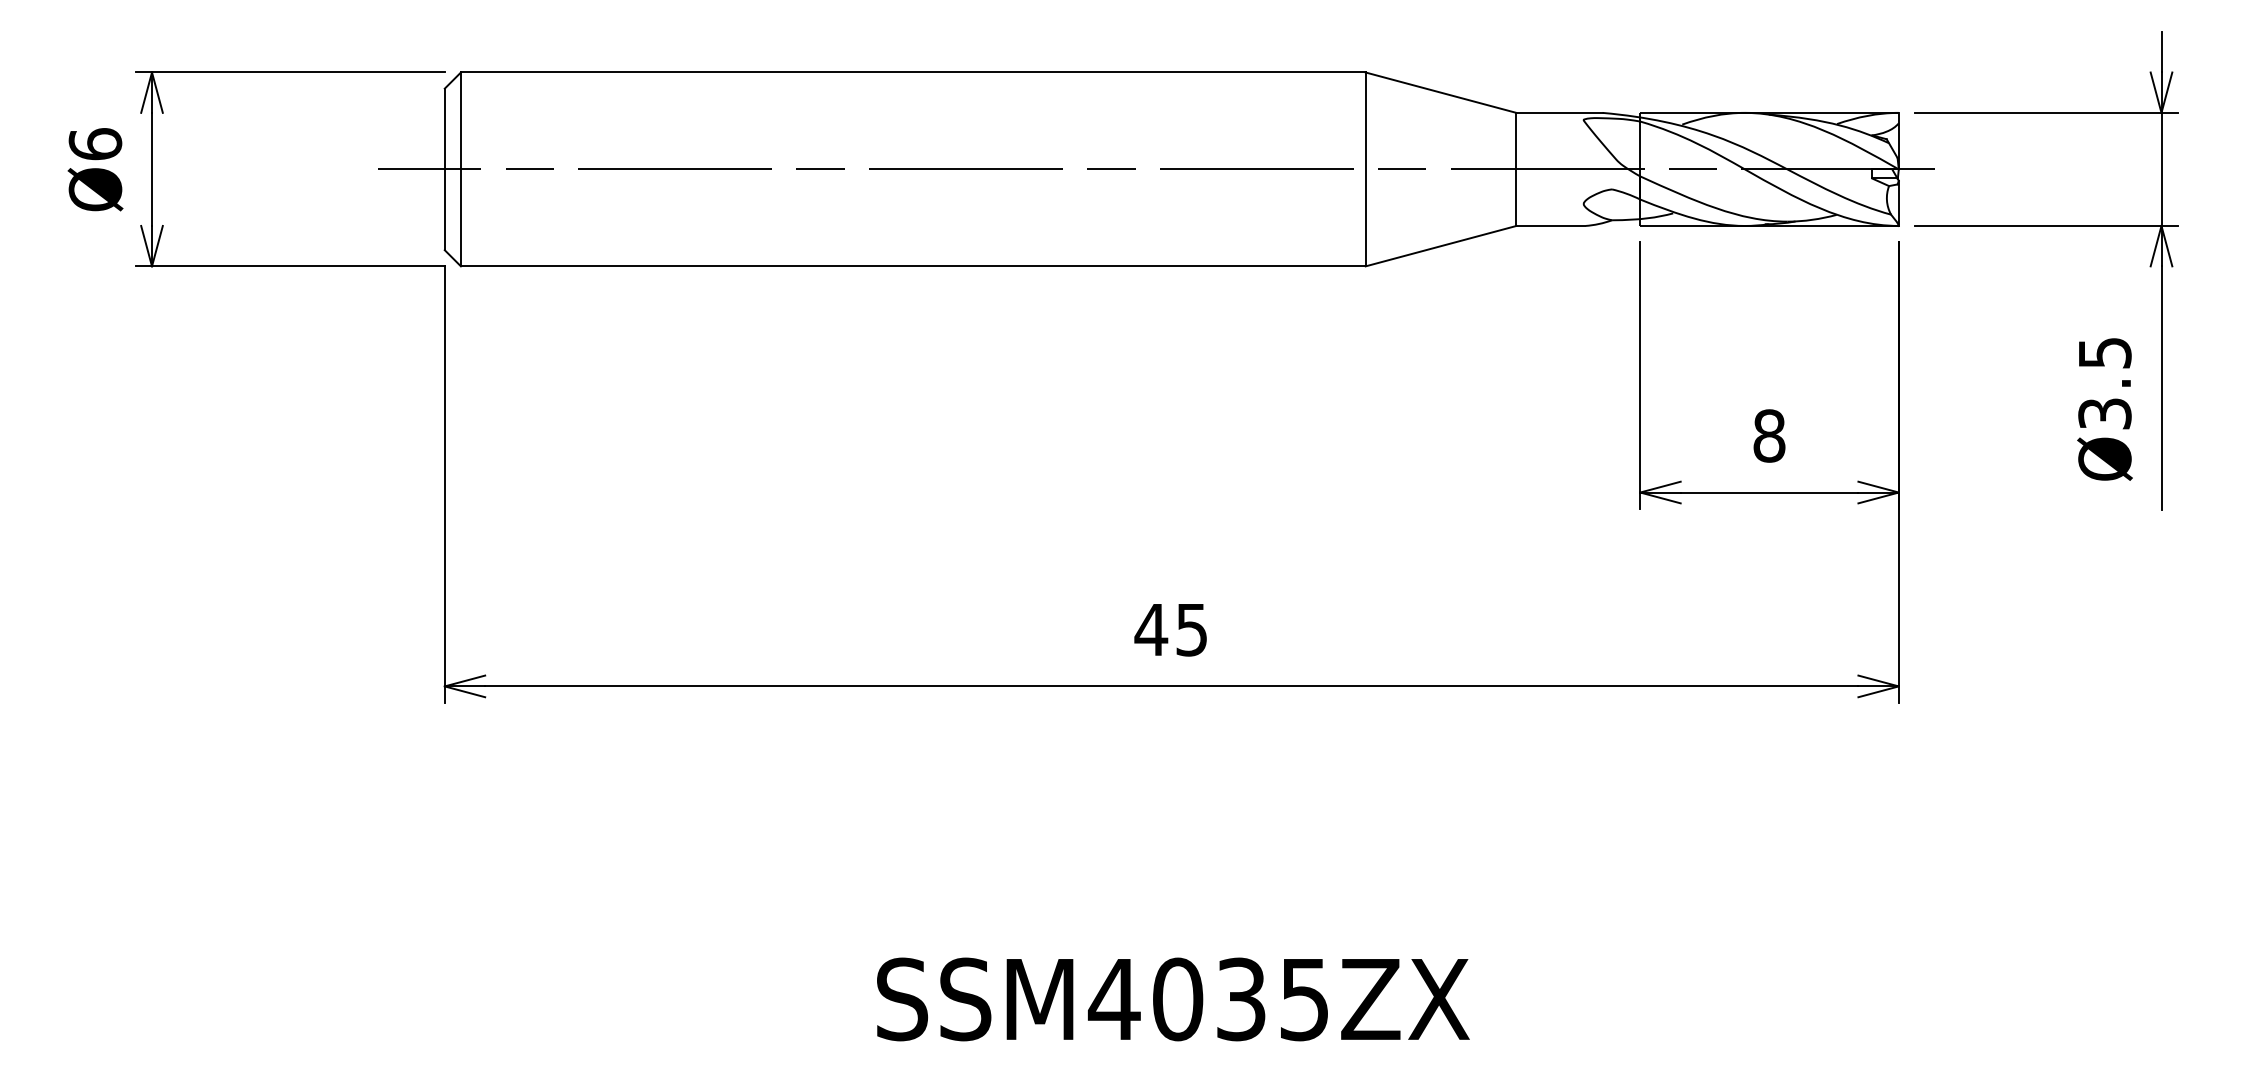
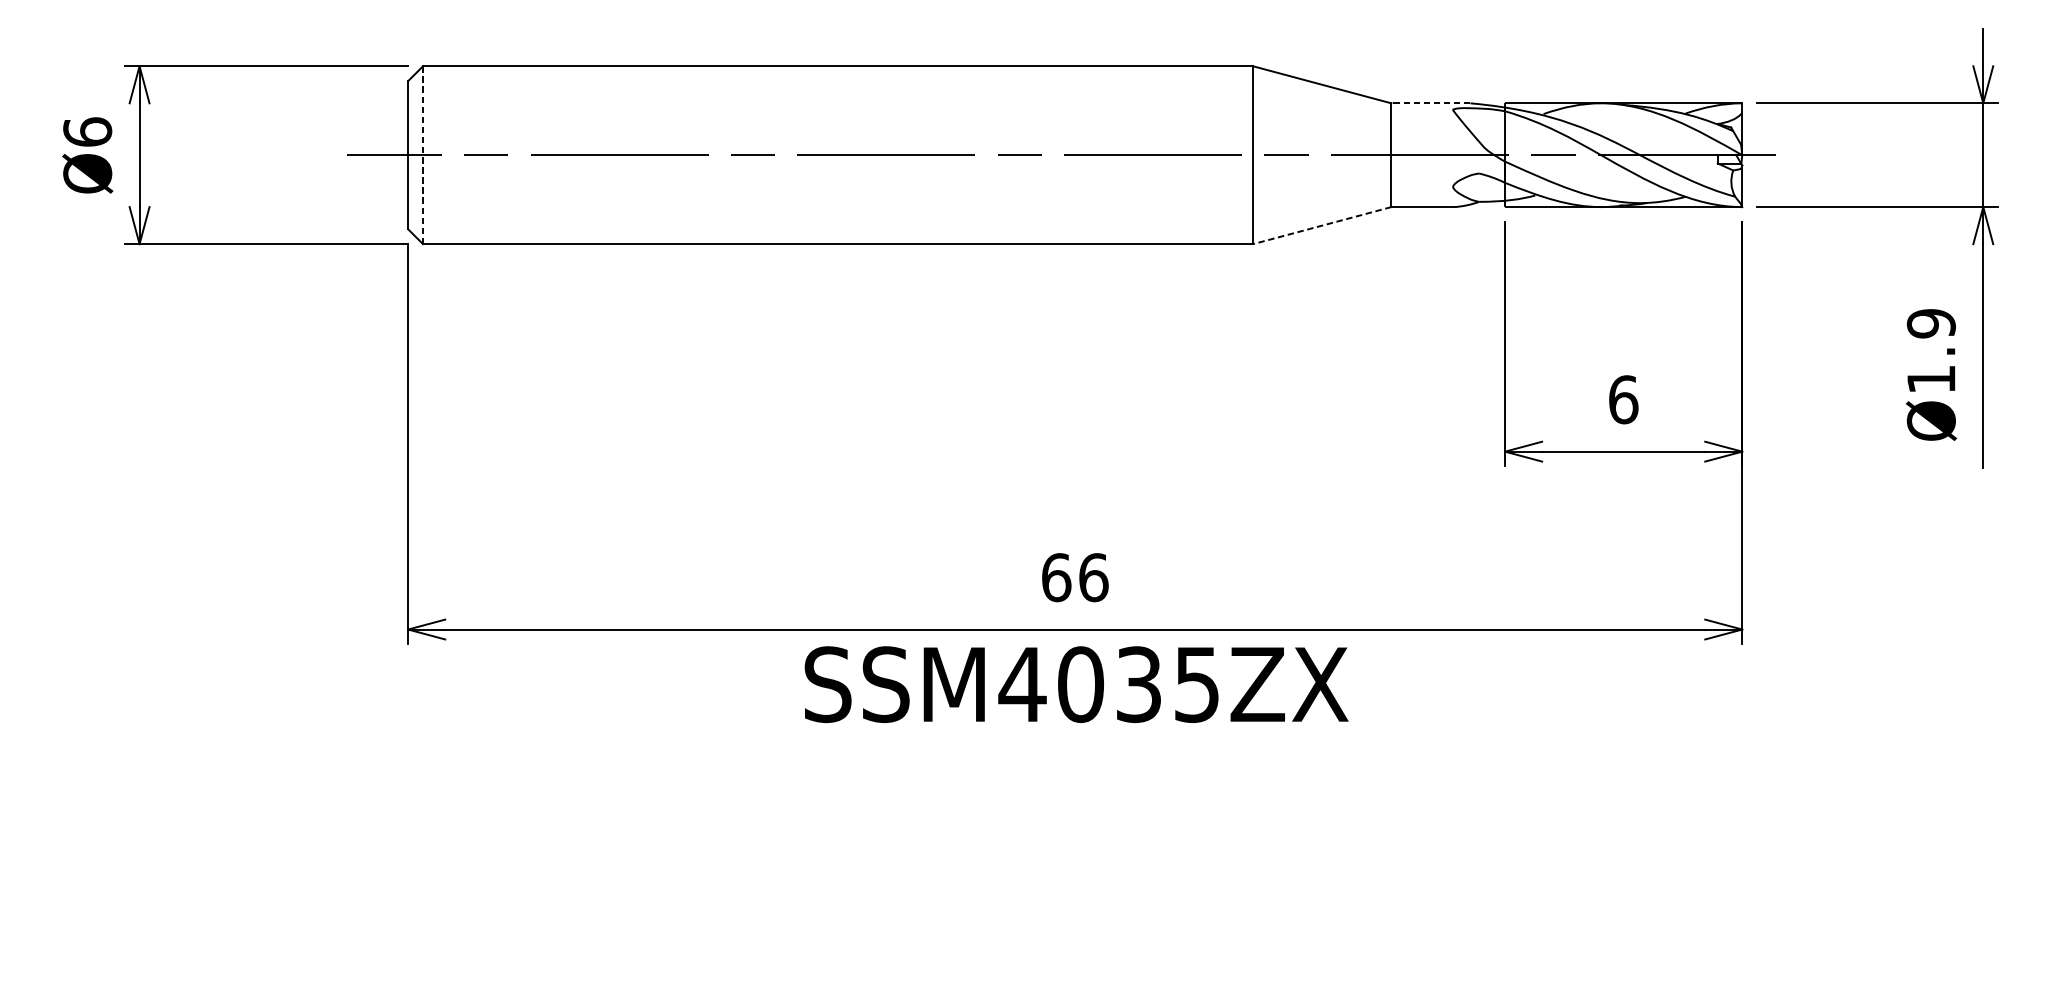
line: (1559, 112) -> (1430, 102), solid -> dashed
line: (460, 169) -> (422, 155), solid -> dashed
line: (1440, 246) -> (1321, 225), solid -> dashed
text: (2104, 383) -> (1930, 351), Ø3.5 -> Ø1.9
text: (1769, 435) -> (1623, 399), 8 -> 6
text: (1171, 629) -> (1074, 577), 45 -> 66
text: (1173, 999) -> (1076, 684), moved

